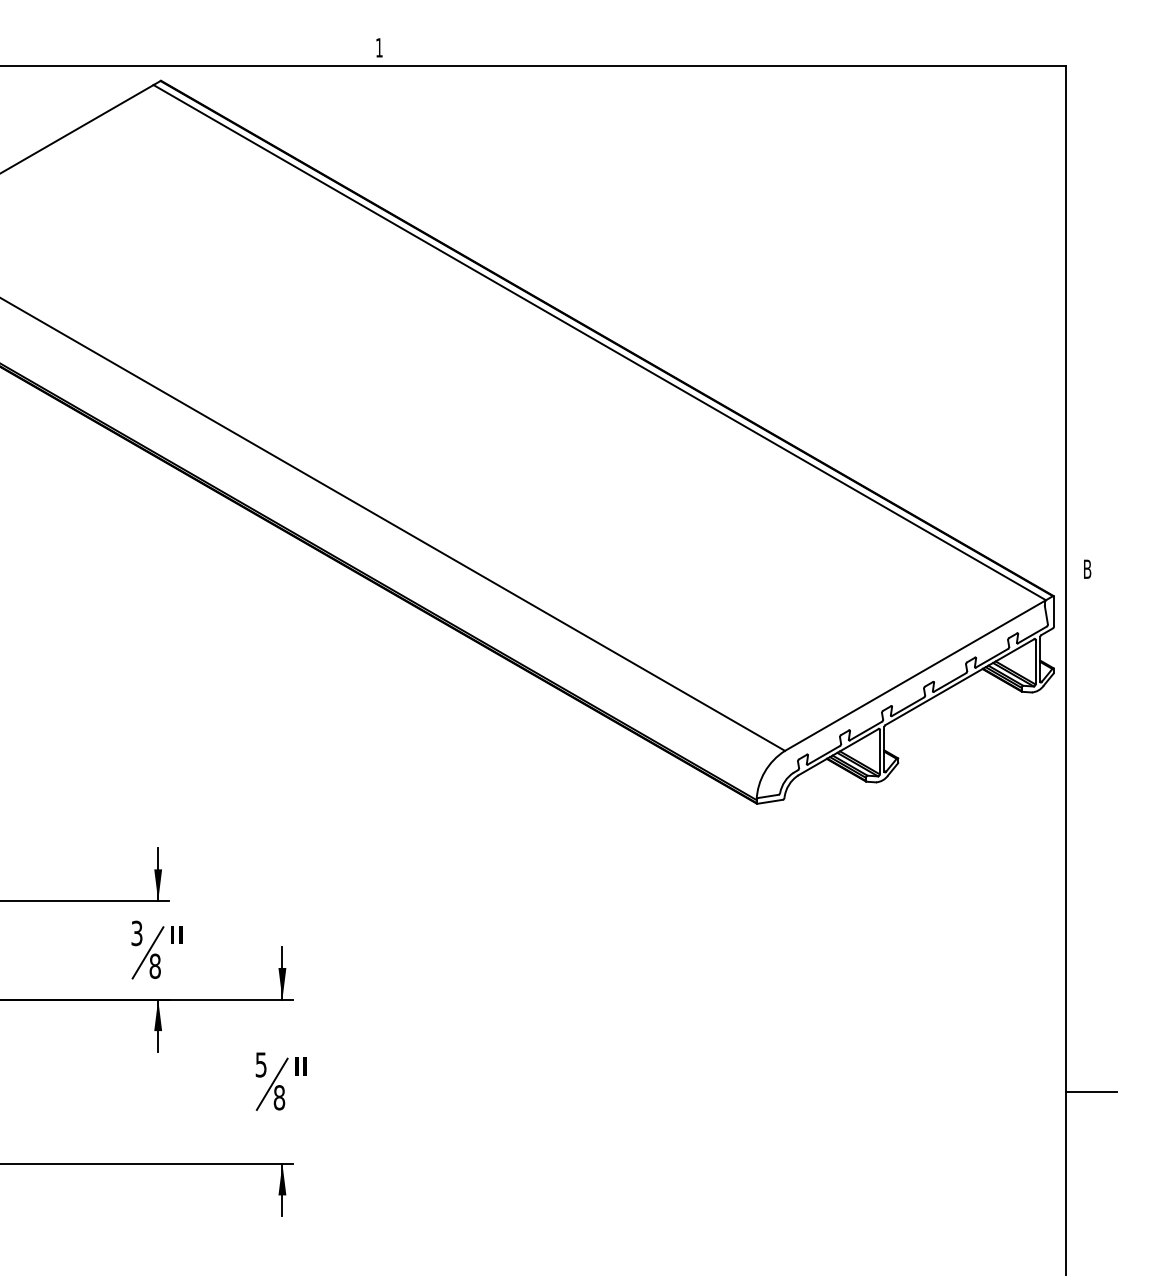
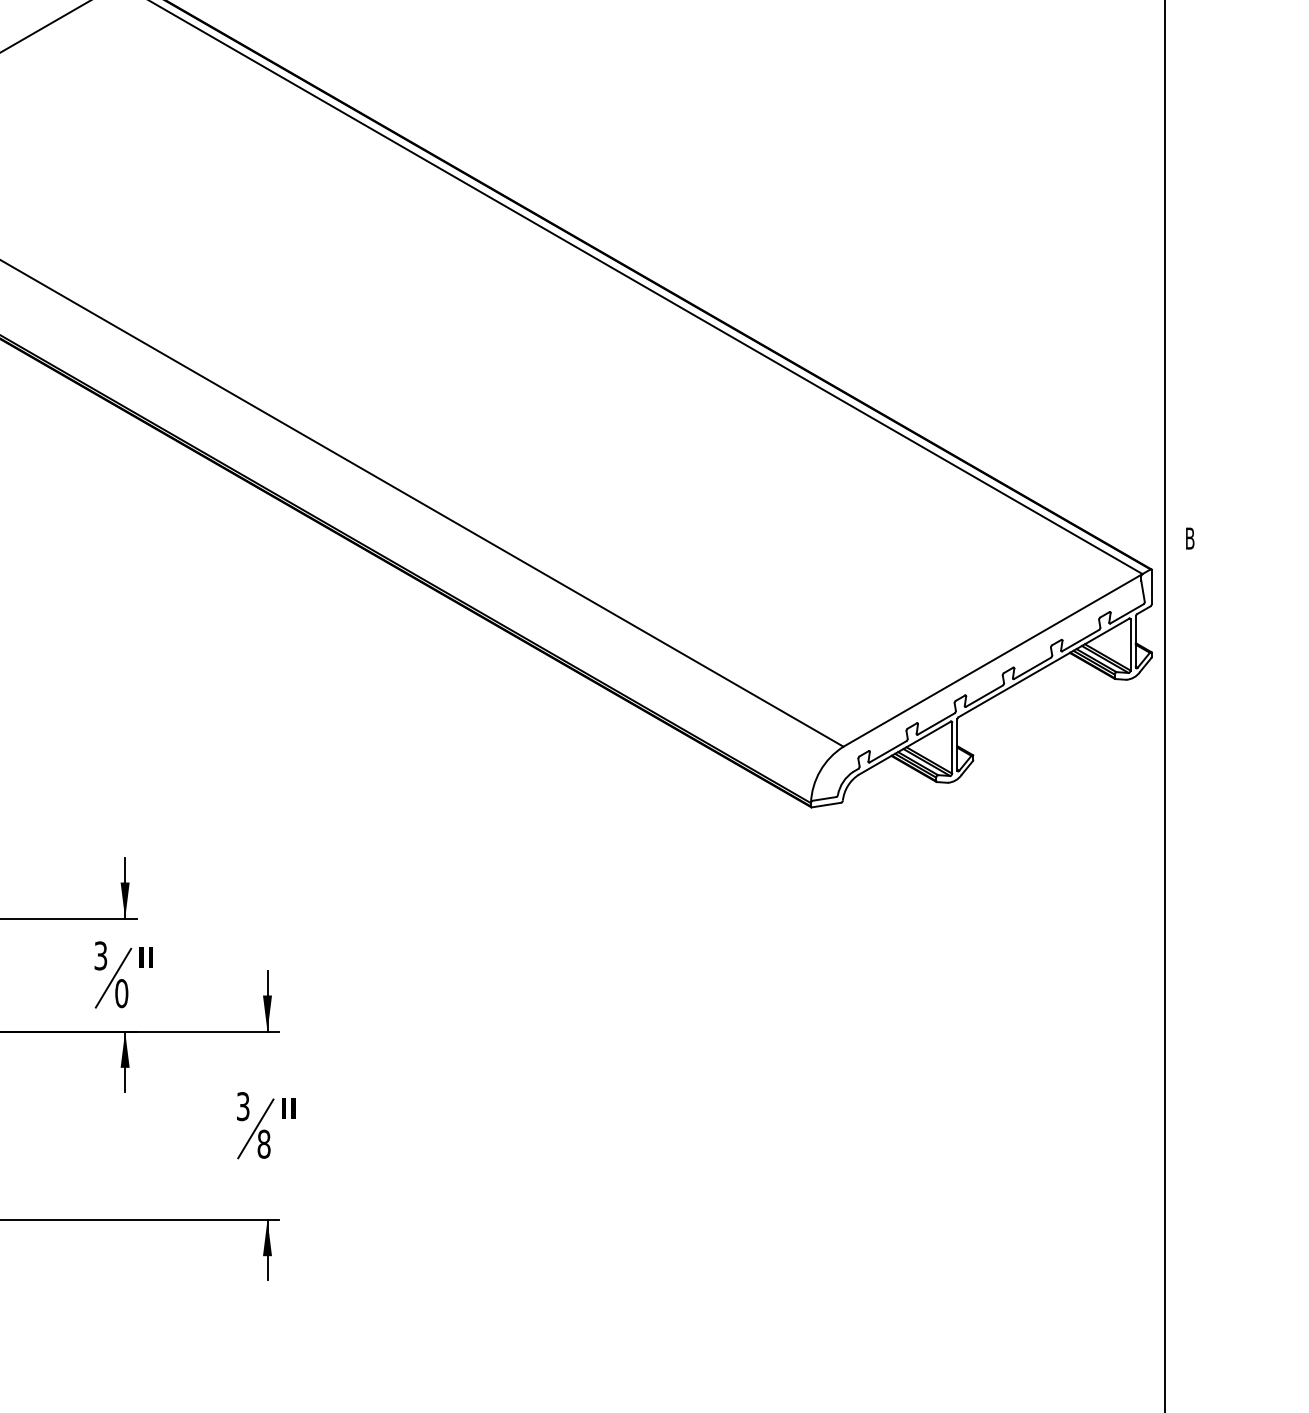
text: (154, 966) -> (120, 993), 8 -> 0
text: (261, 1064) -> (243, 1106), 5 -> 3
line: (1091, 1091) -> (1194, 1137), removed

